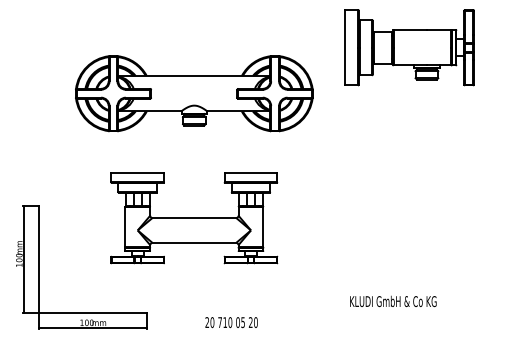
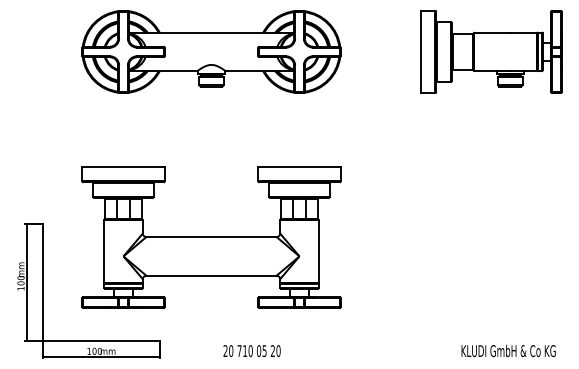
part: (409, 47) -> (491, 51), moved
part: (194, 93) -> (211, 51), moved
part: (194, 218) -> (211, 237), size x1.43
text: (393, 301) -> (508, 351), moved

